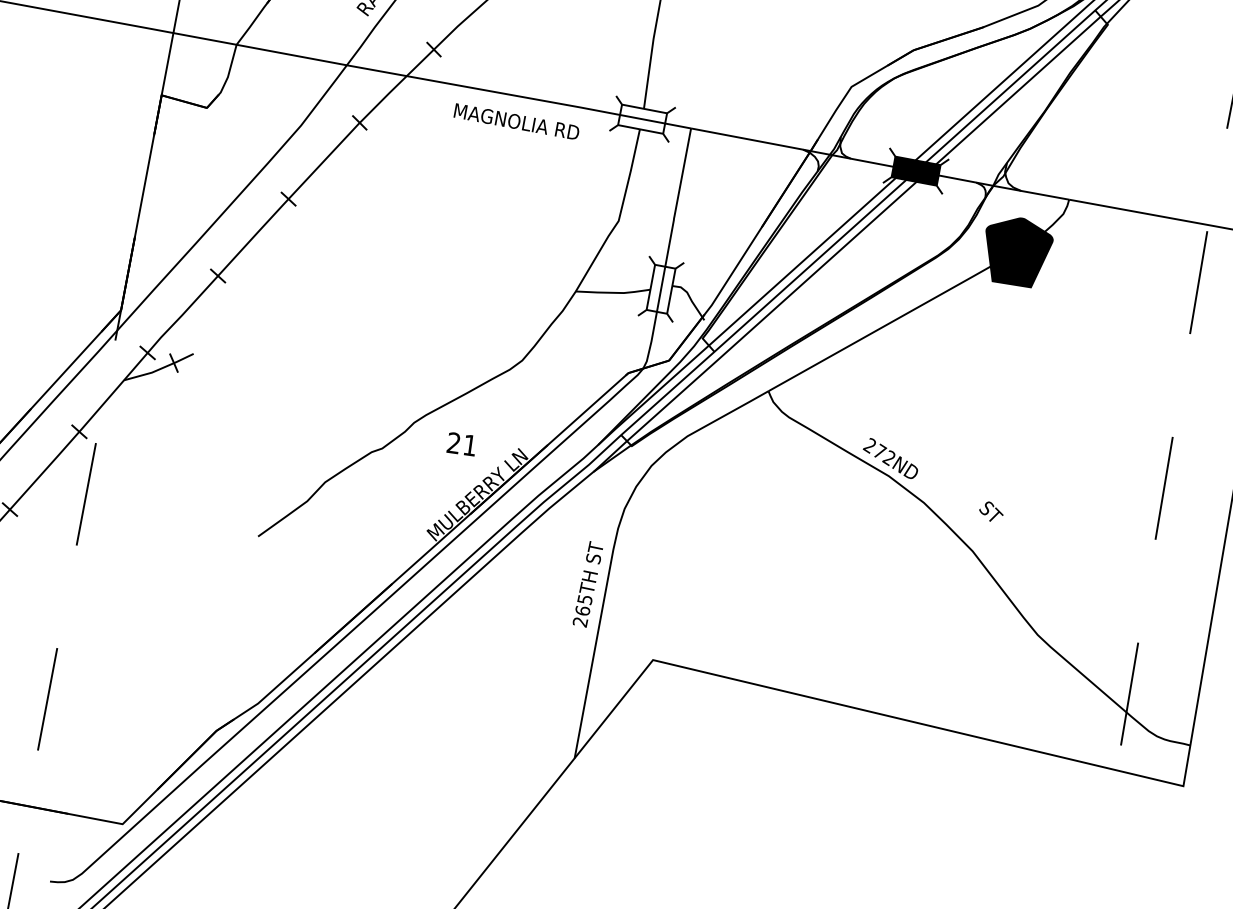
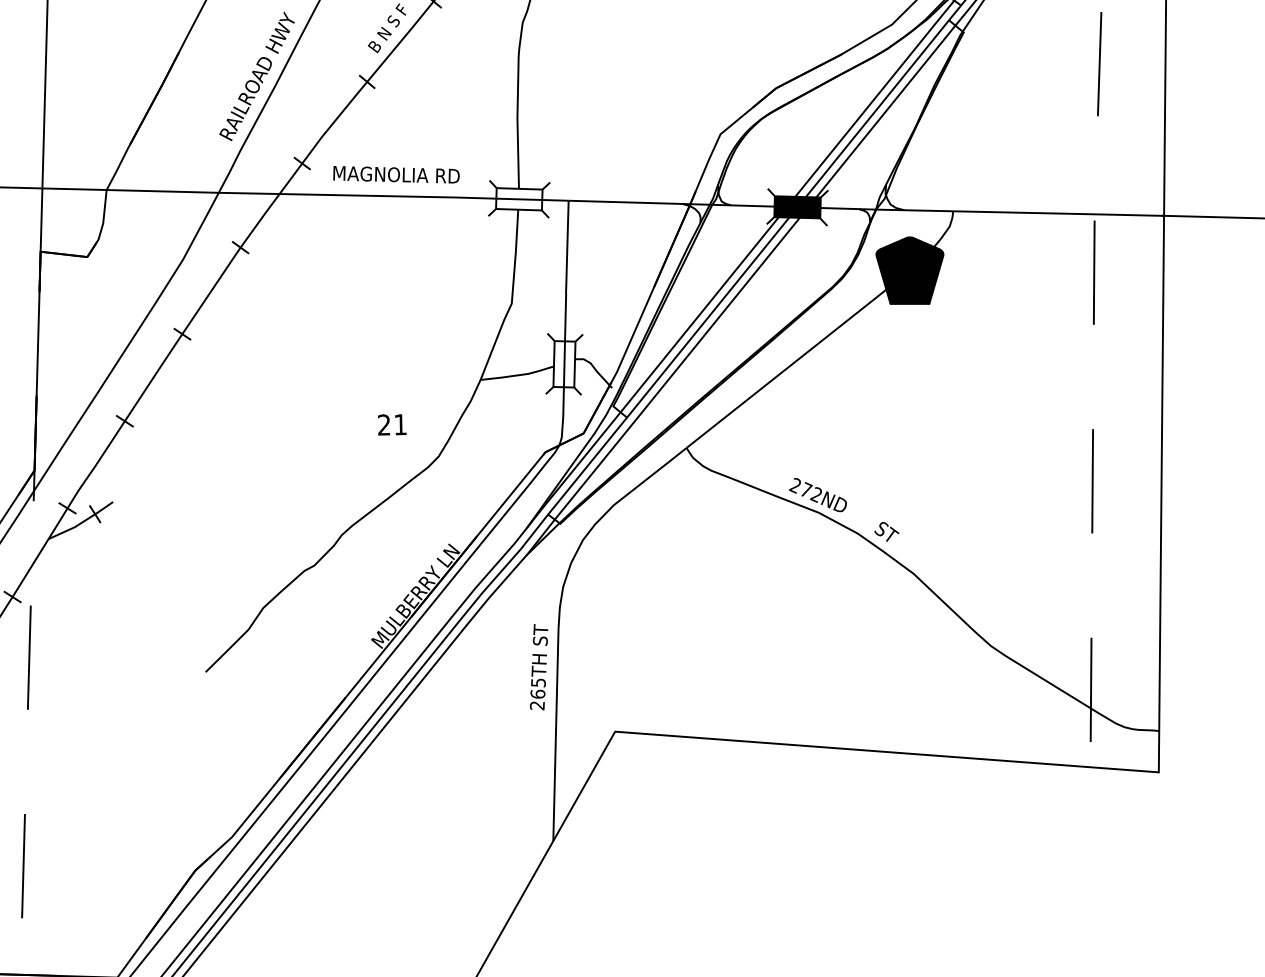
text: (516, 121) -> (396, 174), moved
text: (462, 443) -> (392, 424), moved
text: (991, 511) -> (886, 531), moved

